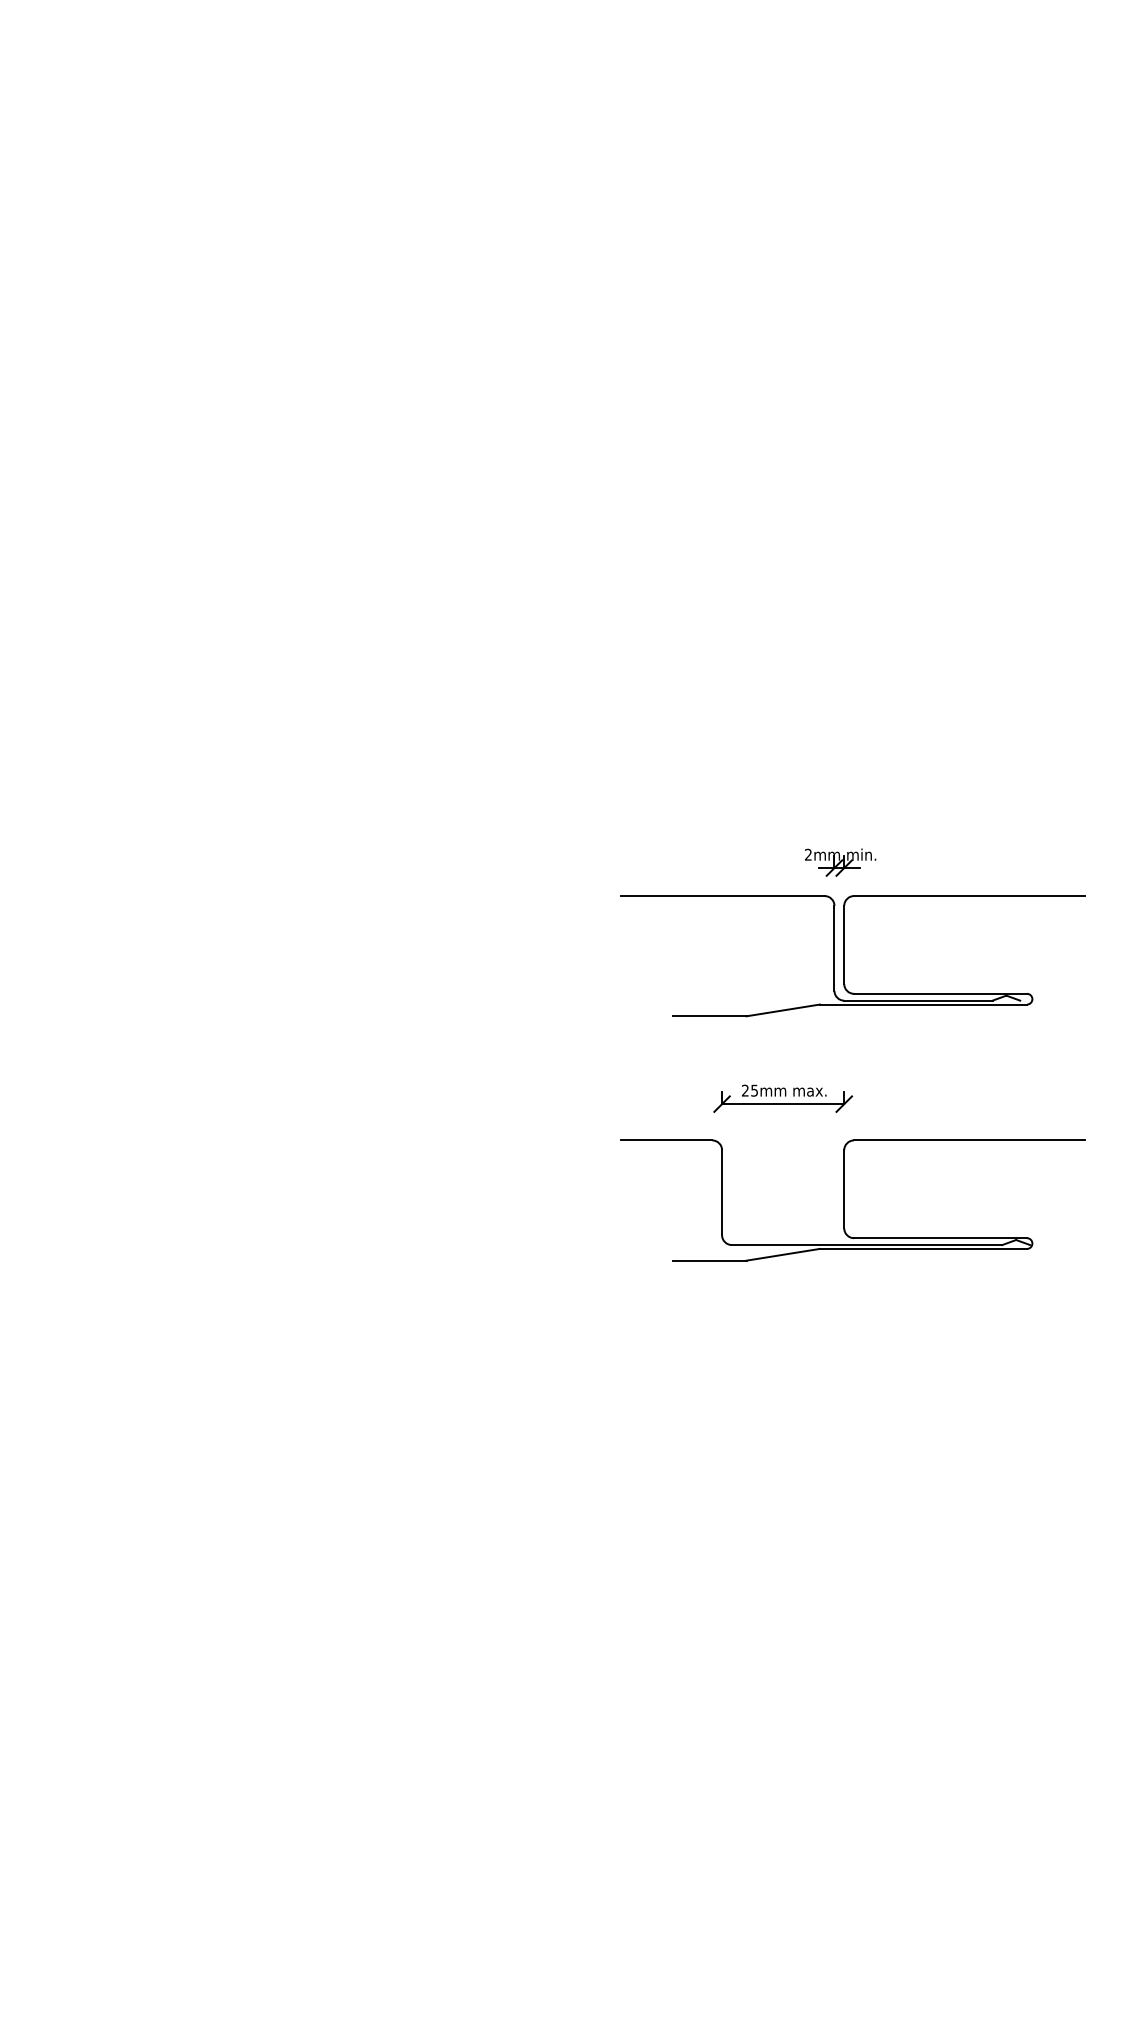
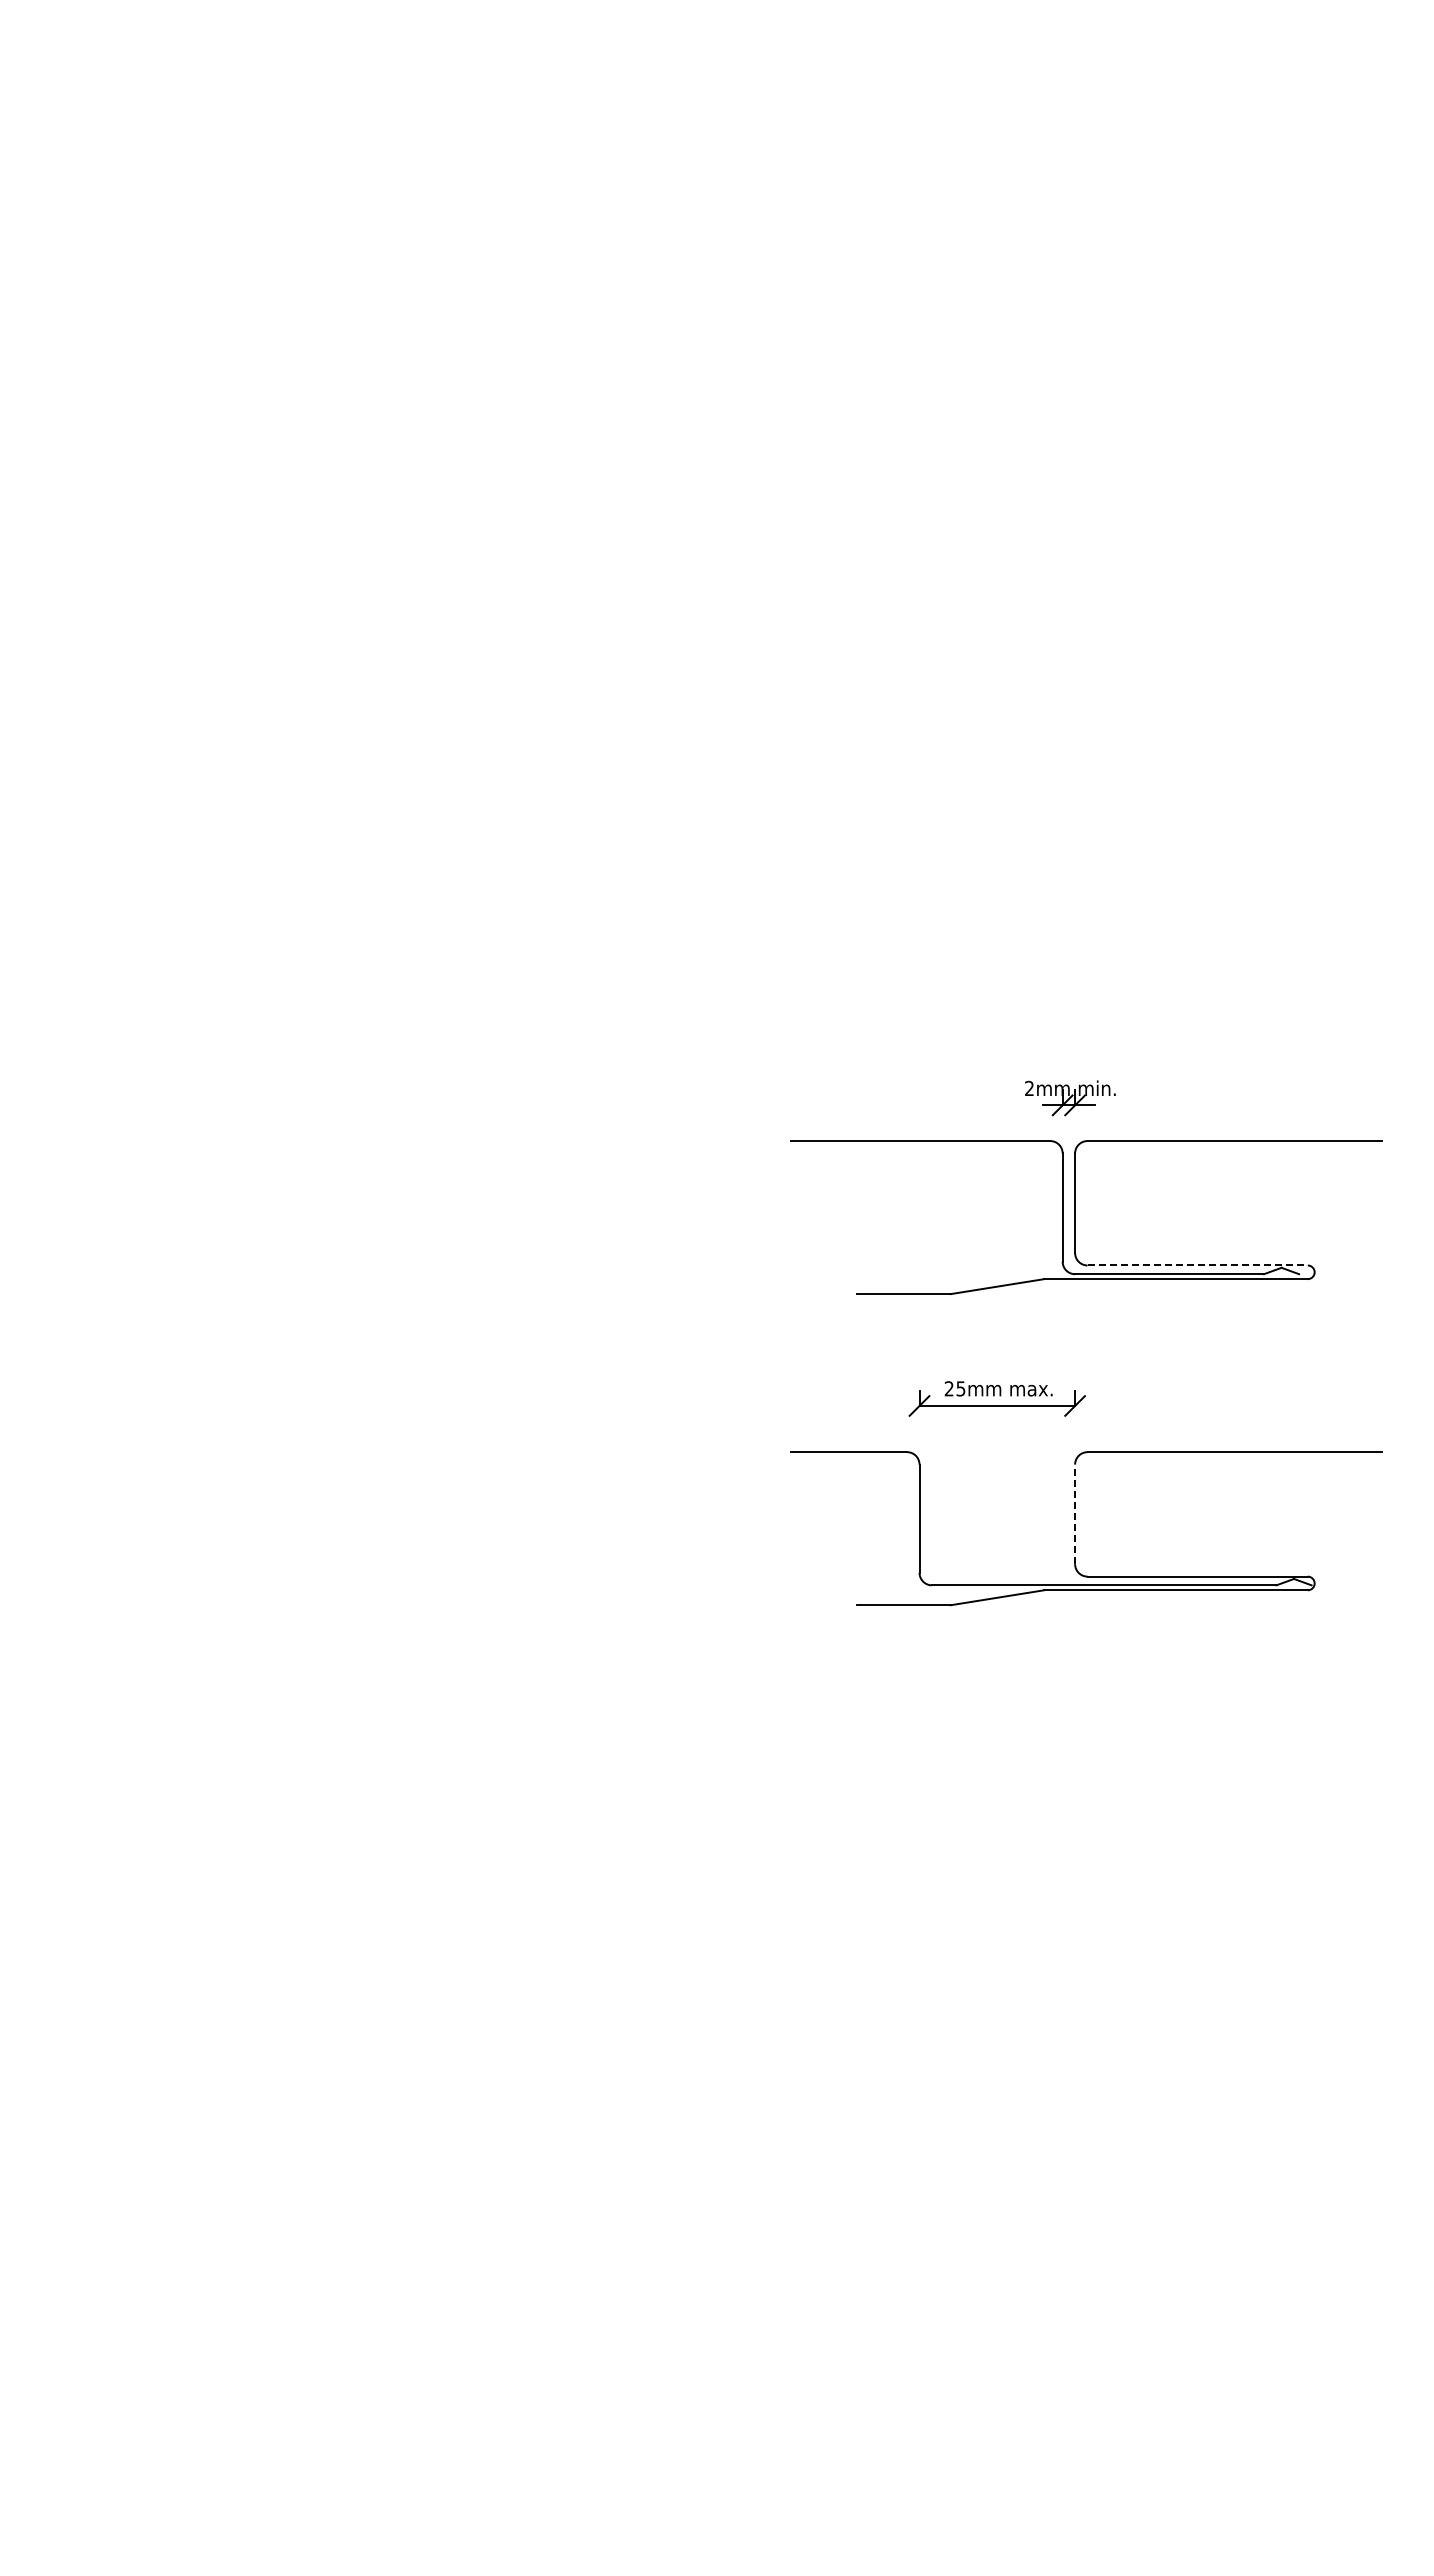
line: (941, 993) -> (1198, 1265), solid -> dashed
line: (844, 1189) -> (1075, 1514), solid -> dashed

